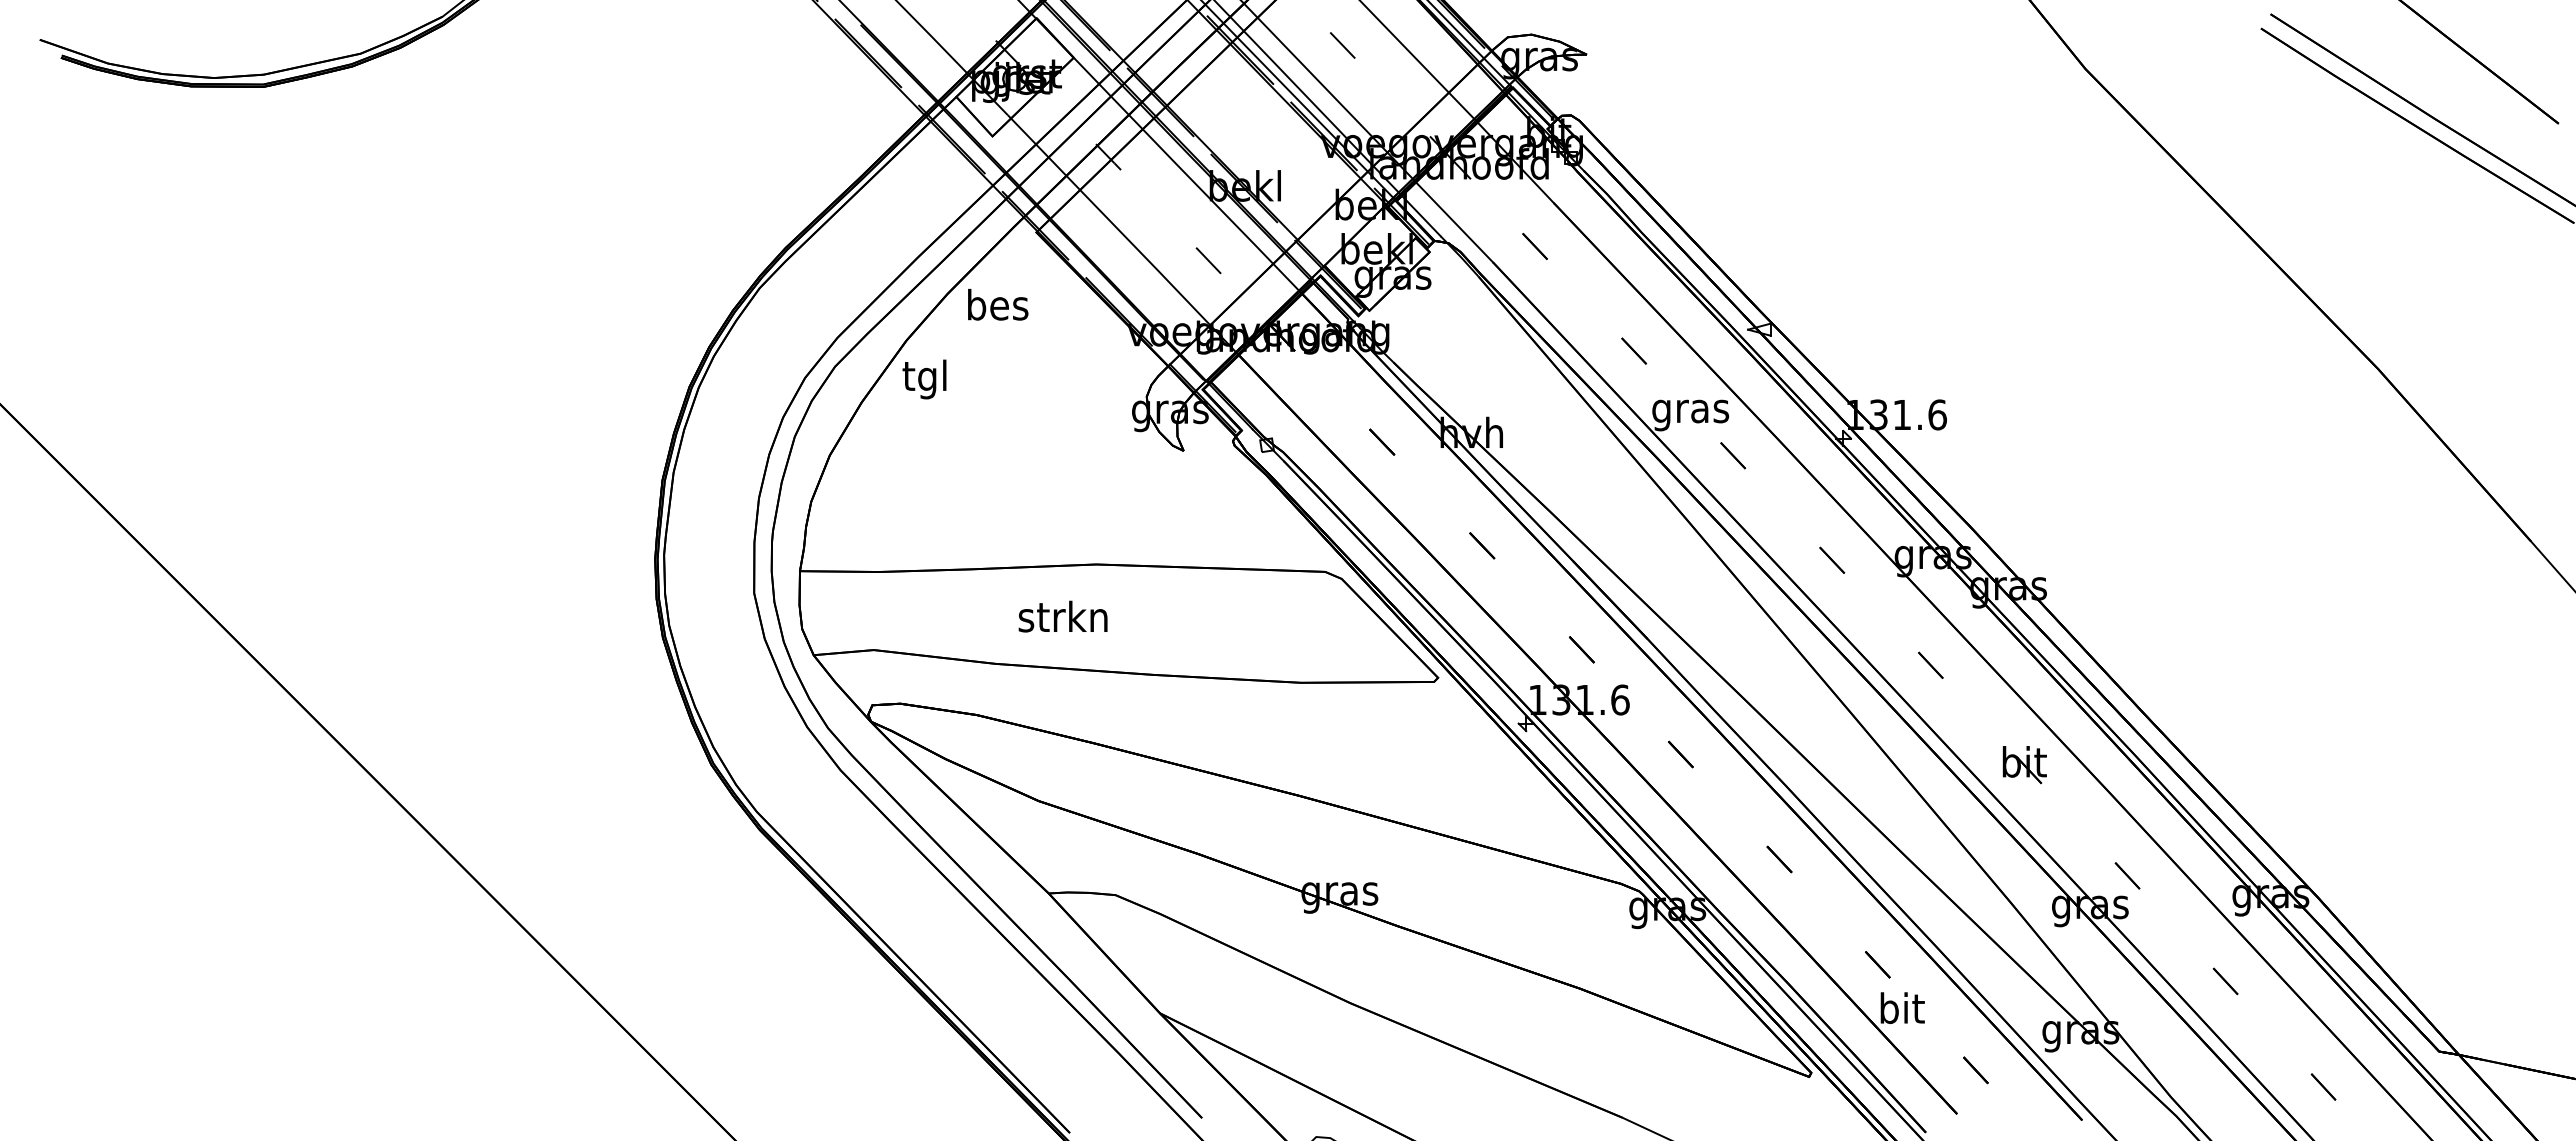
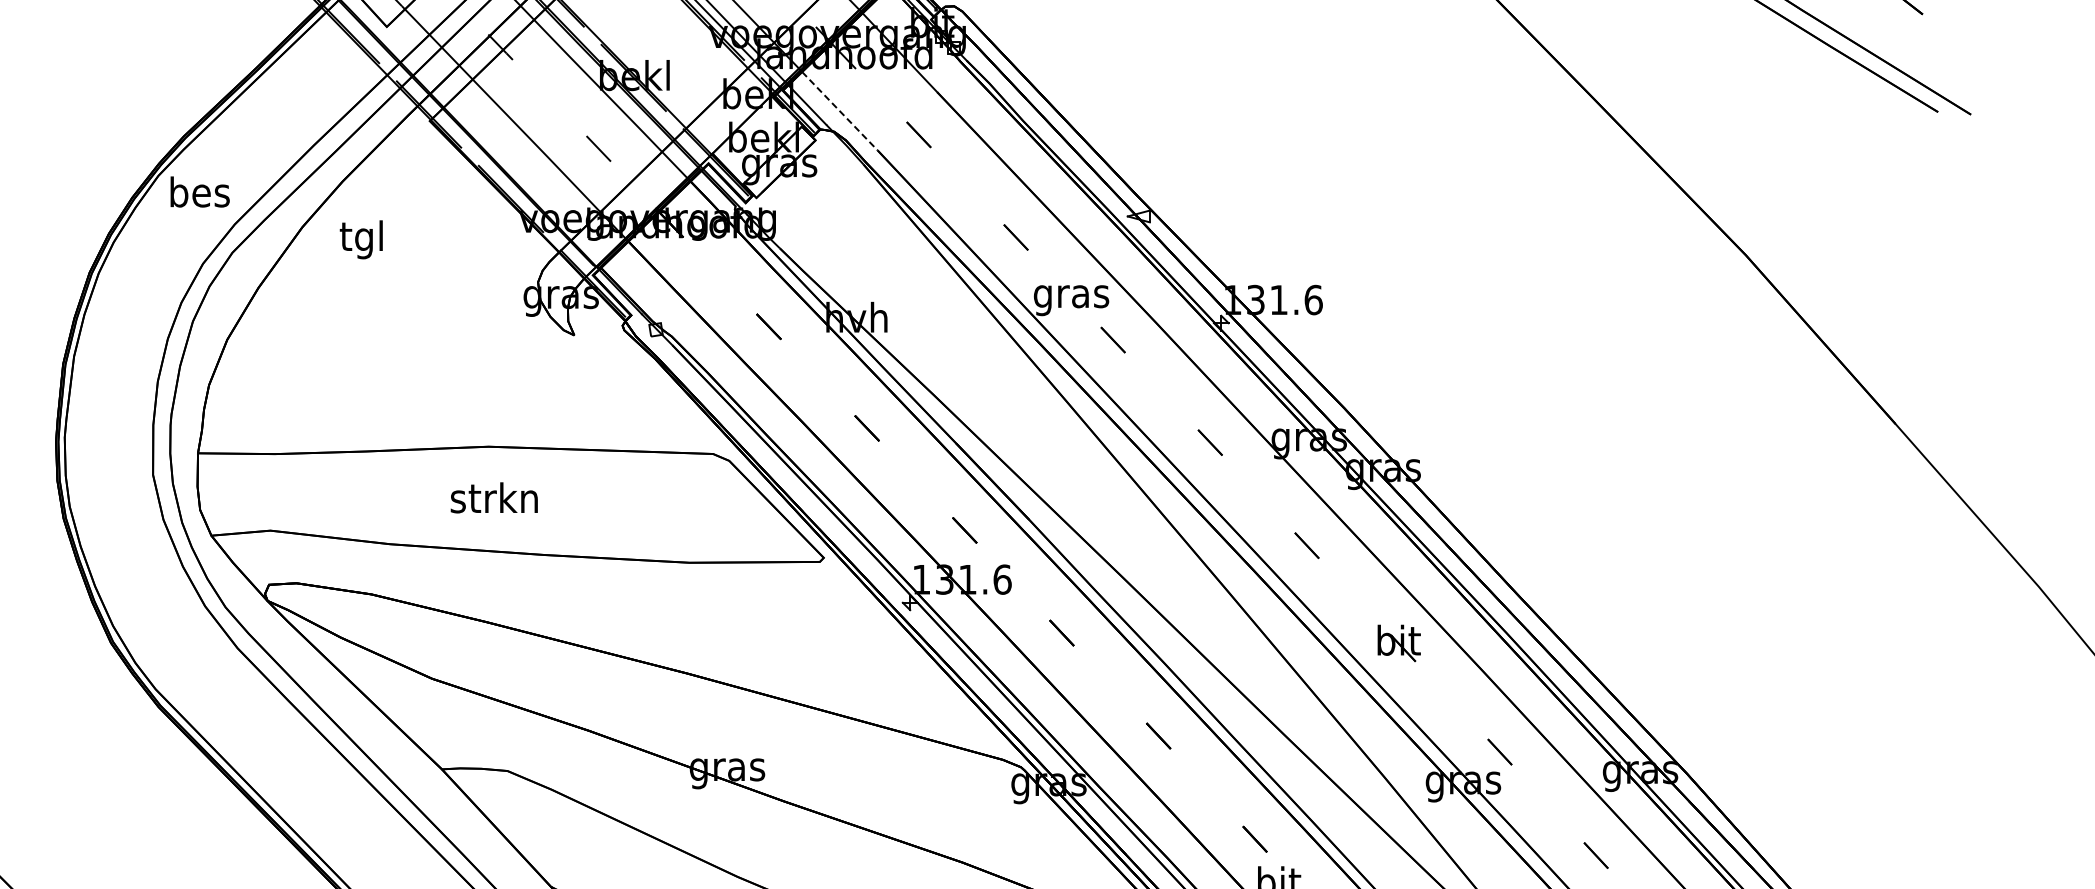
line: (1454, 222) -> (839, 111), solid -> dashed
text: (998, 304) -> (200, 191), moved
text: (924, 379) -> (361, 239), moved
text: (1062, 616) -> (493, 497), moved

